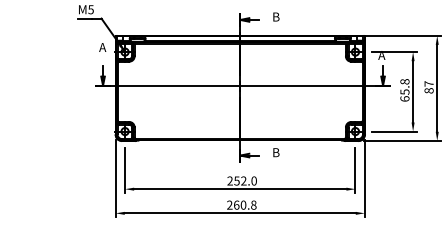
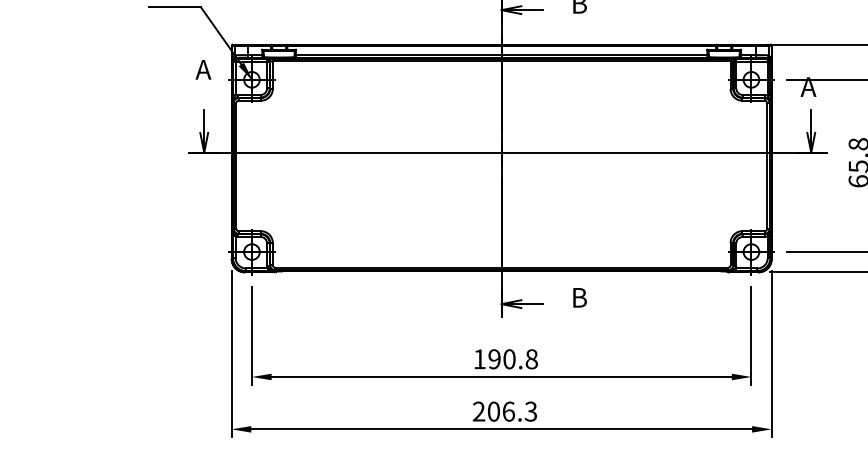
text: (241, 180) -> (504, 358), 252.0 -> 190.8
text: (245, 204) -> (513, 410), 260.8 -> 206.3

